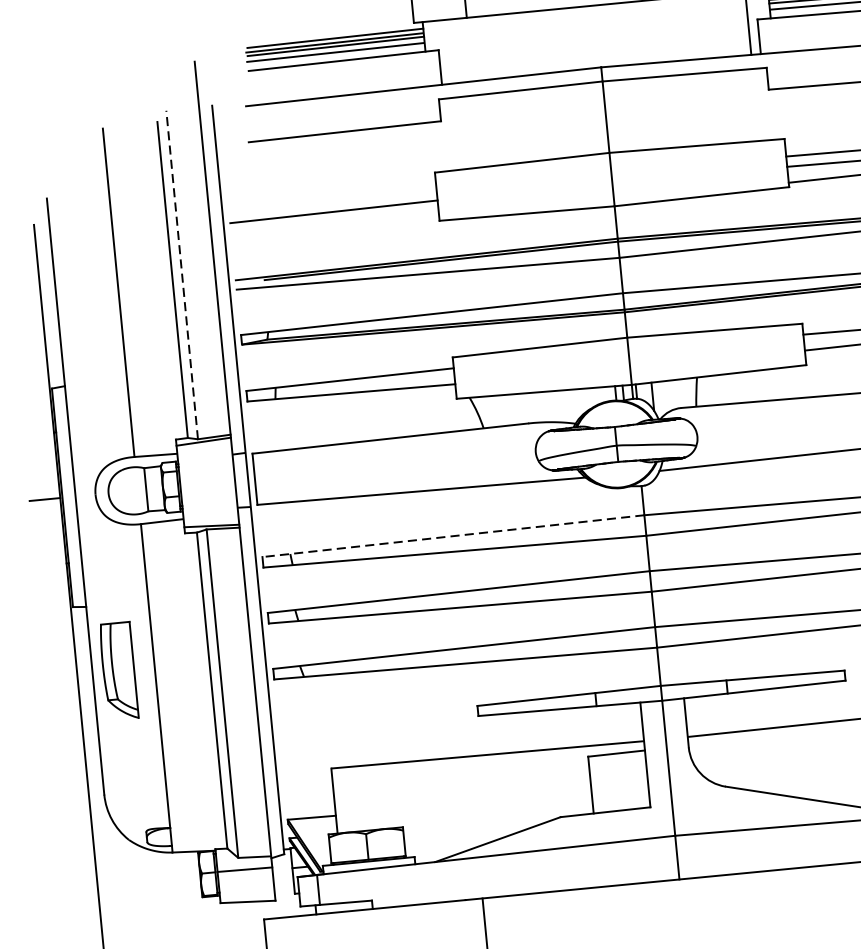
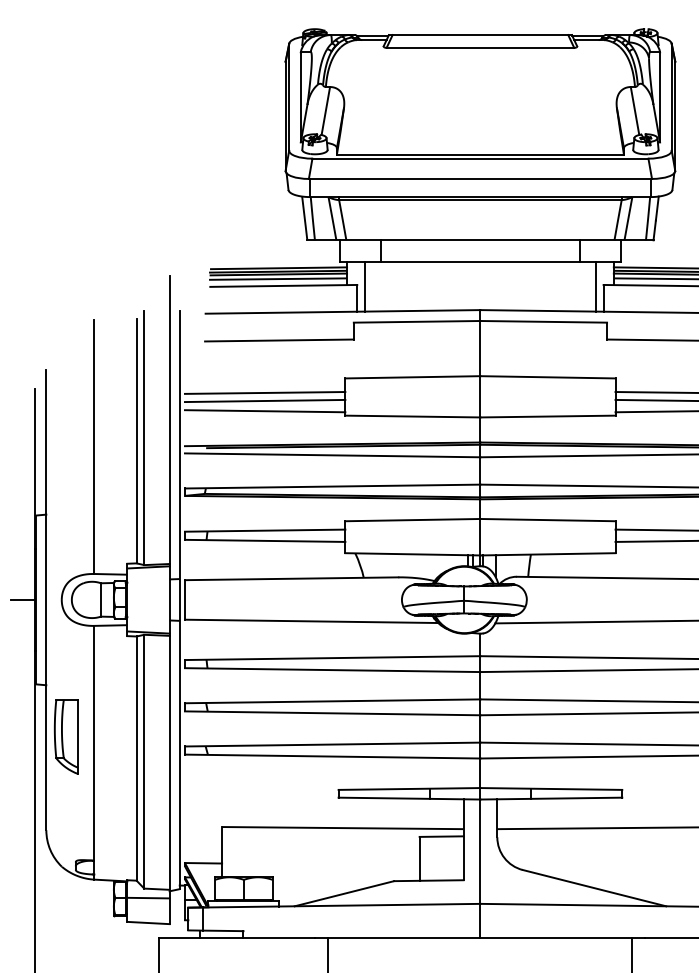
line: (448, 51) -> (364, 286), added
line: (332, 200) -> (264, 392), added
line: (334, 225) -> (264, 411), added
line: (182, 275) -> (144, 438), dashed -> solid
line: (453, 536) -> (332, 658), dashed -> solid

